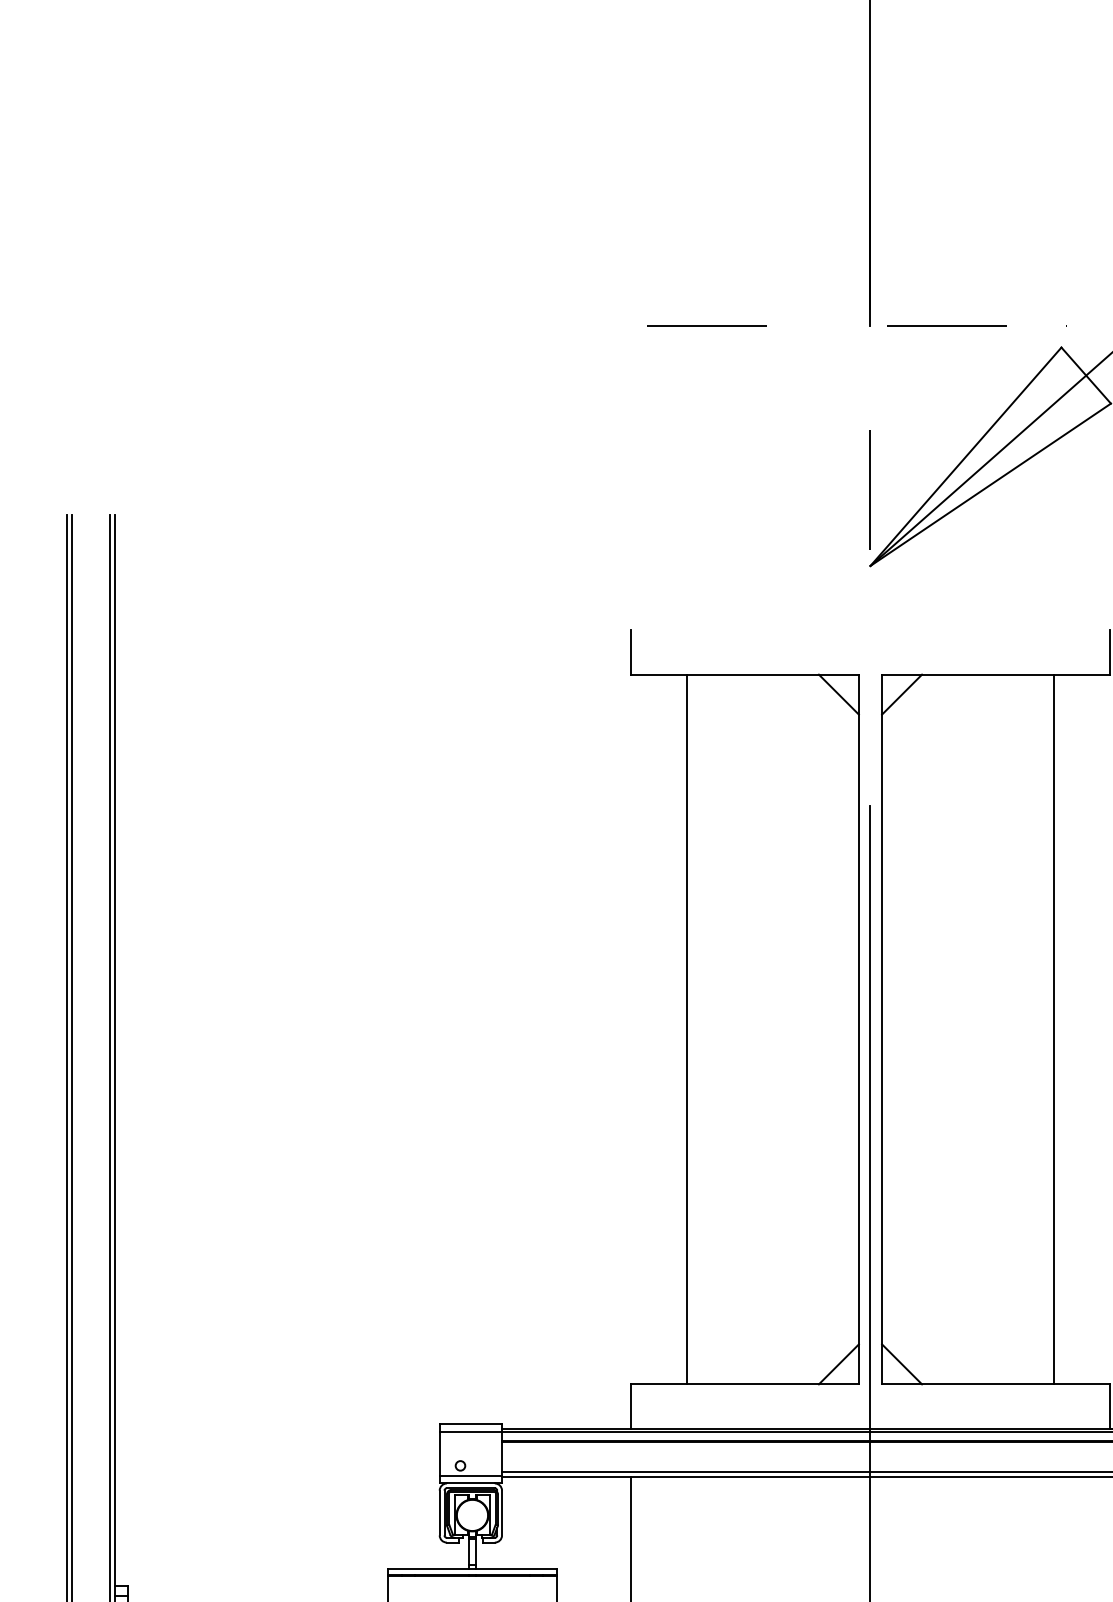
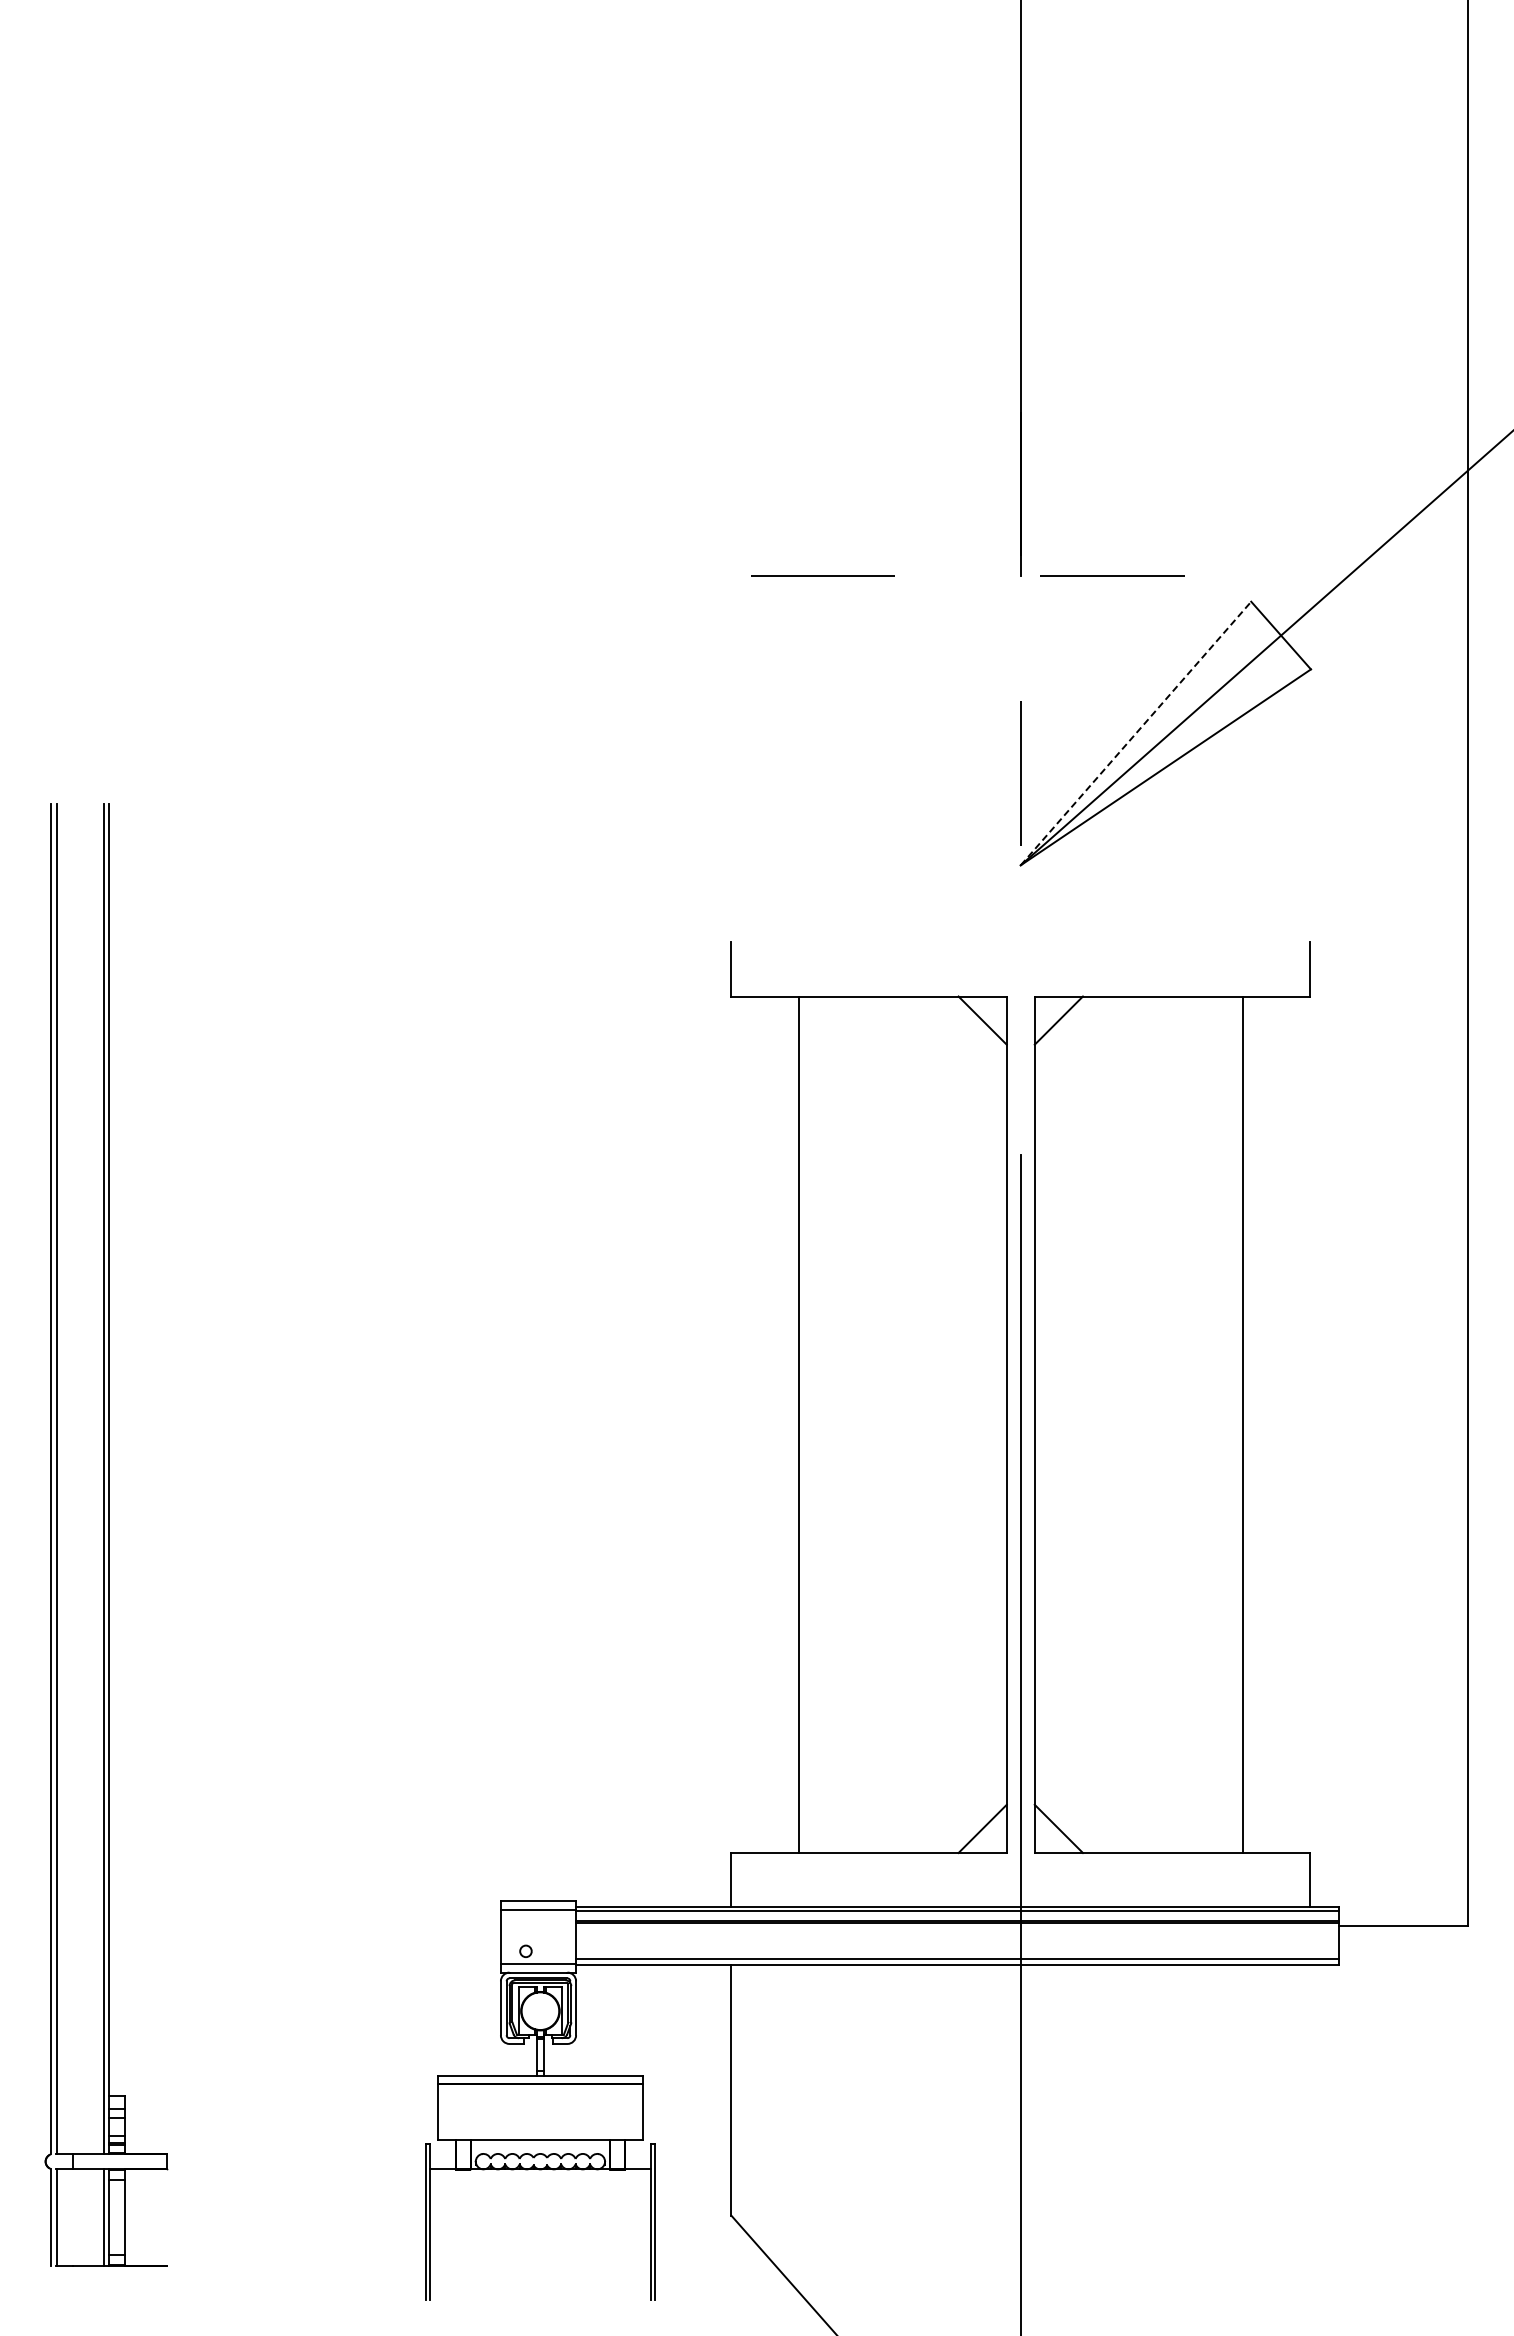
line: (966, 456) -> (1136, 733), solid -> dashed

